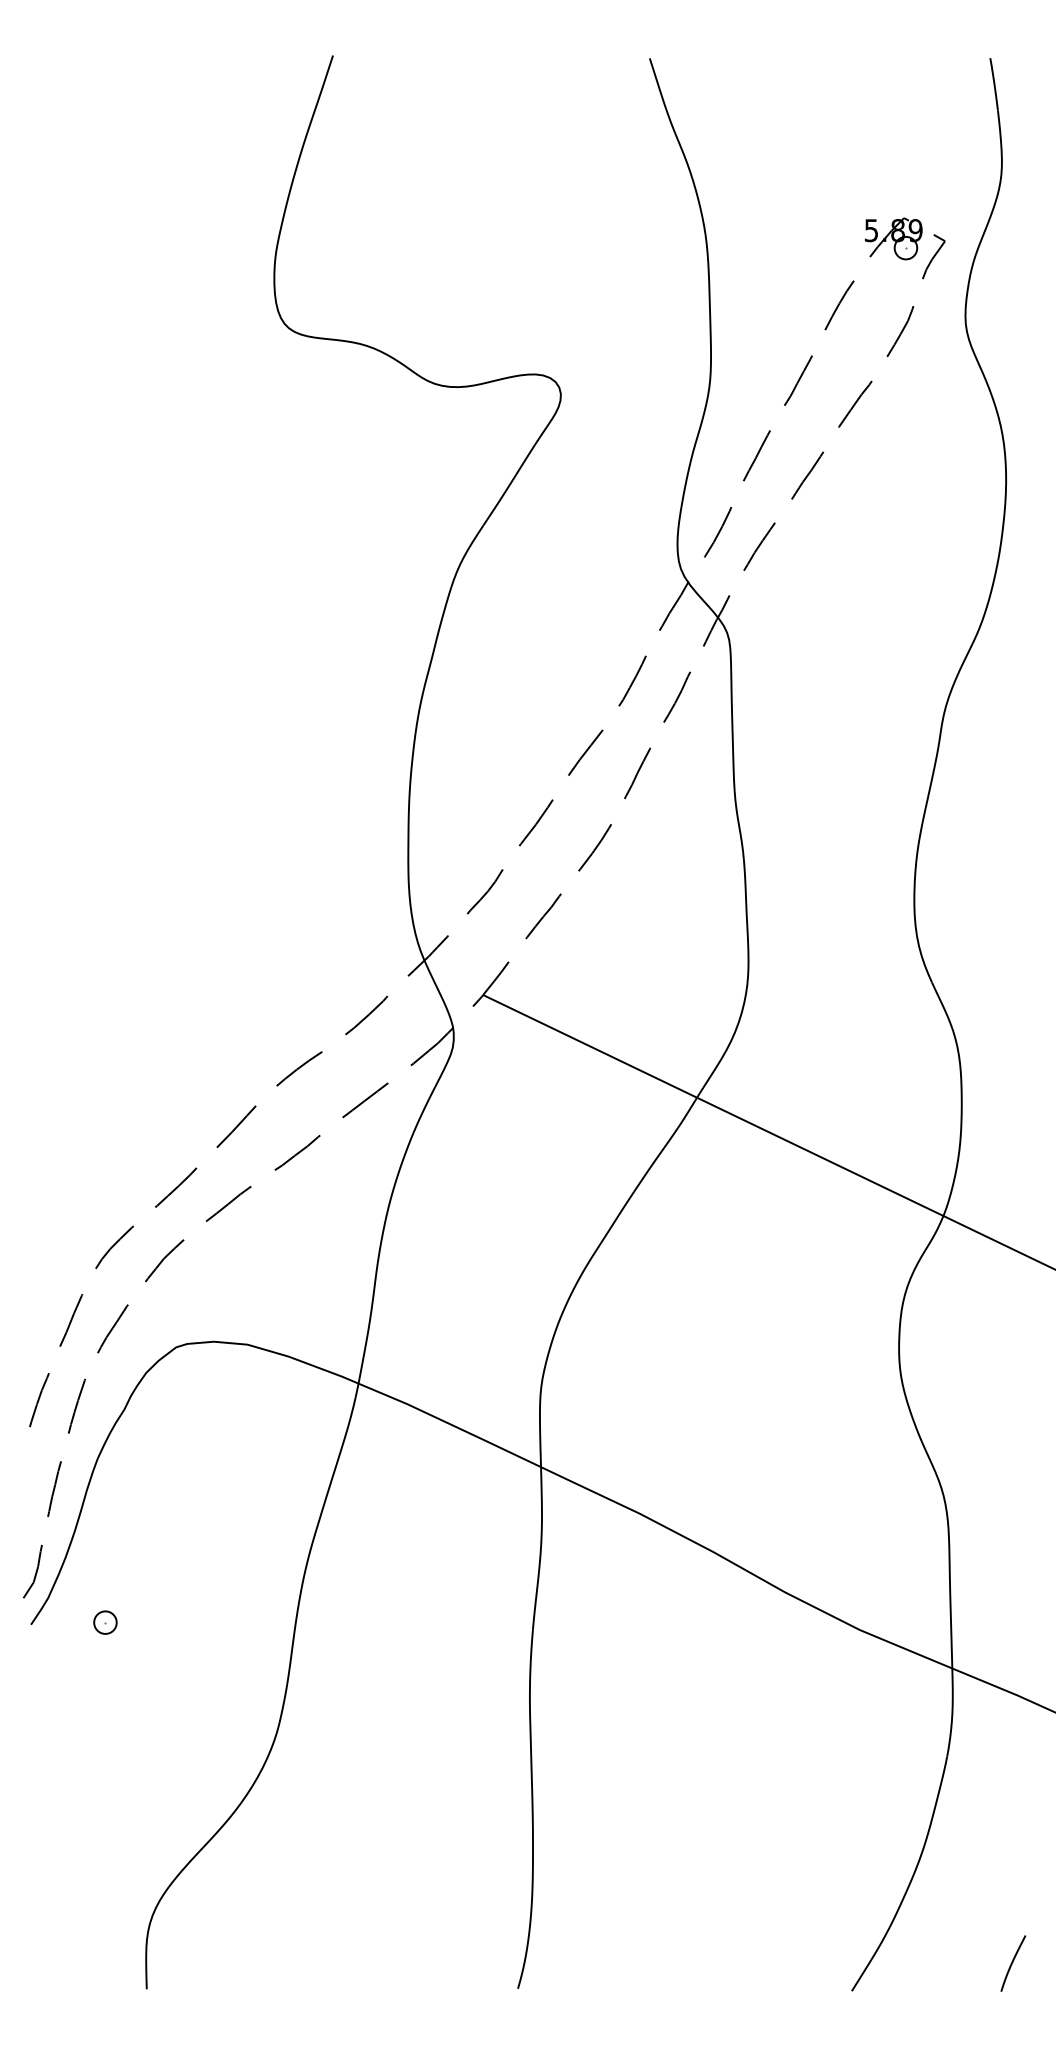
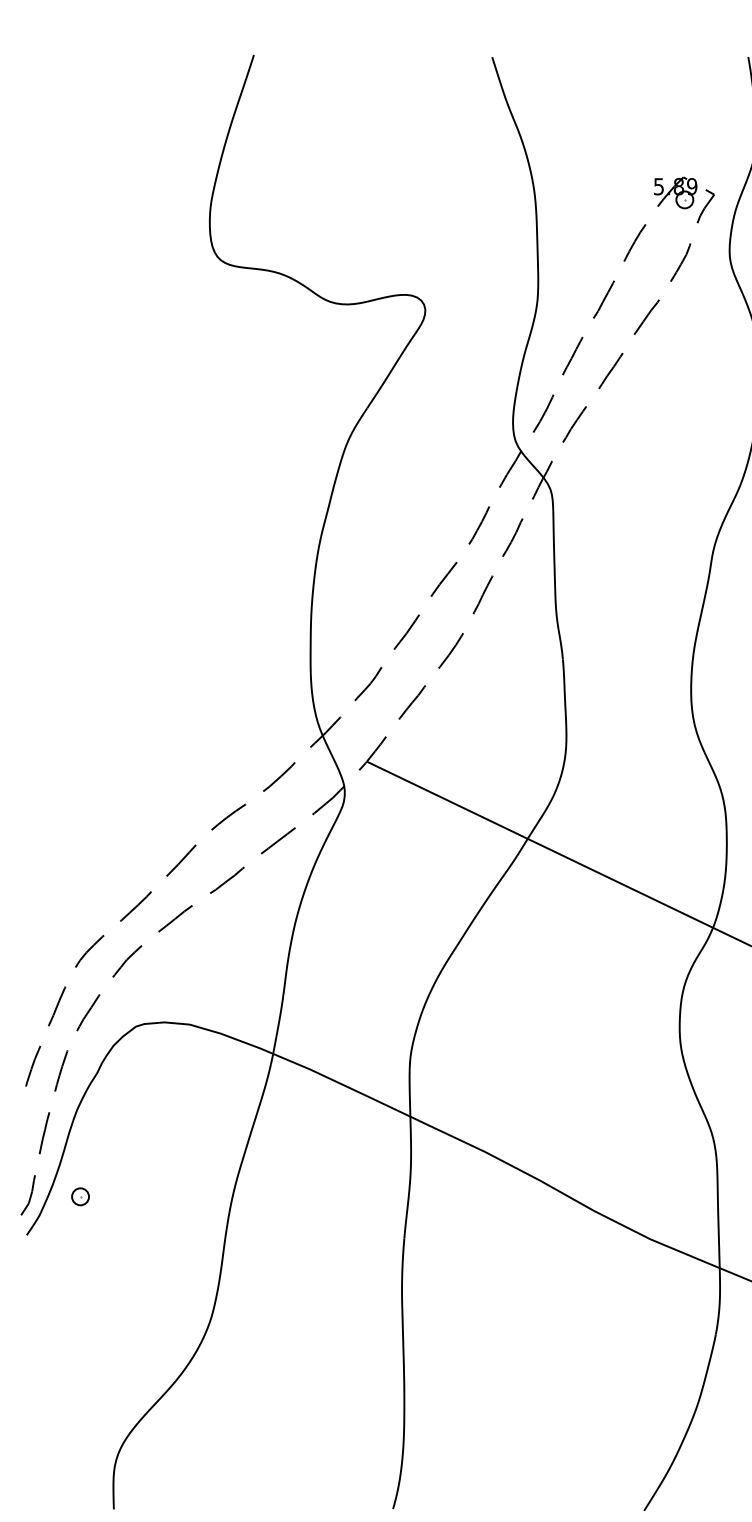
part: (105, 1622) -> (80, 1196), moved

